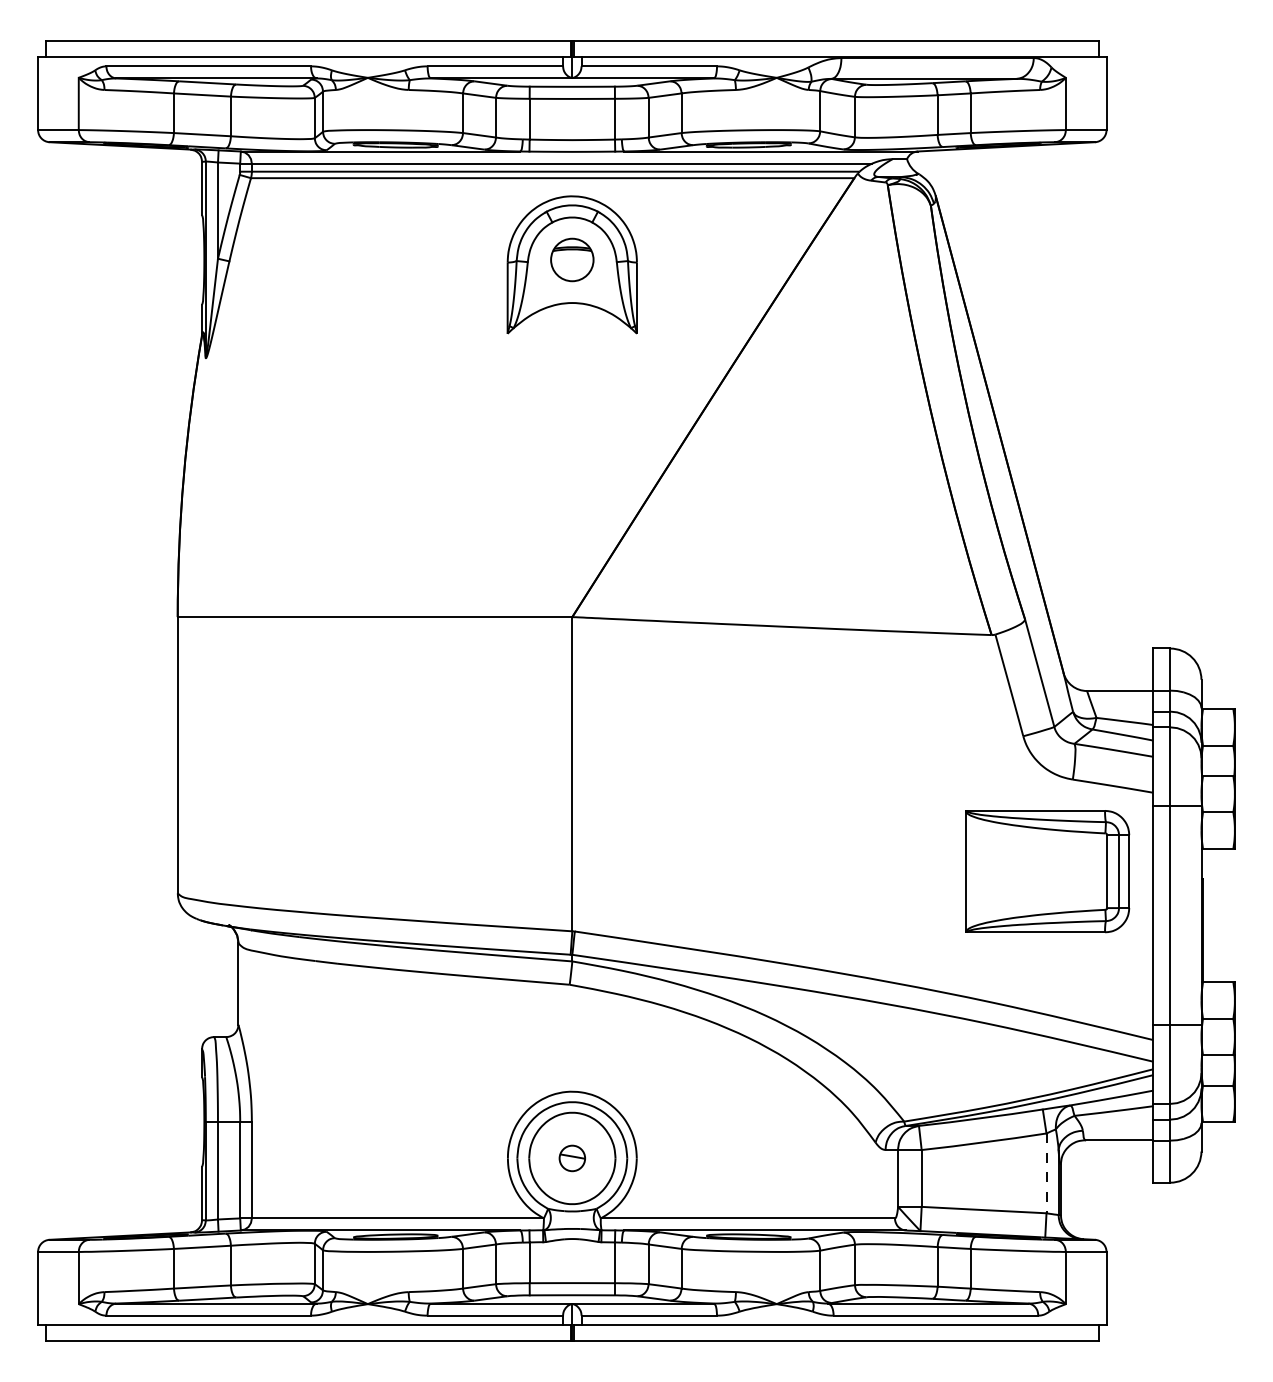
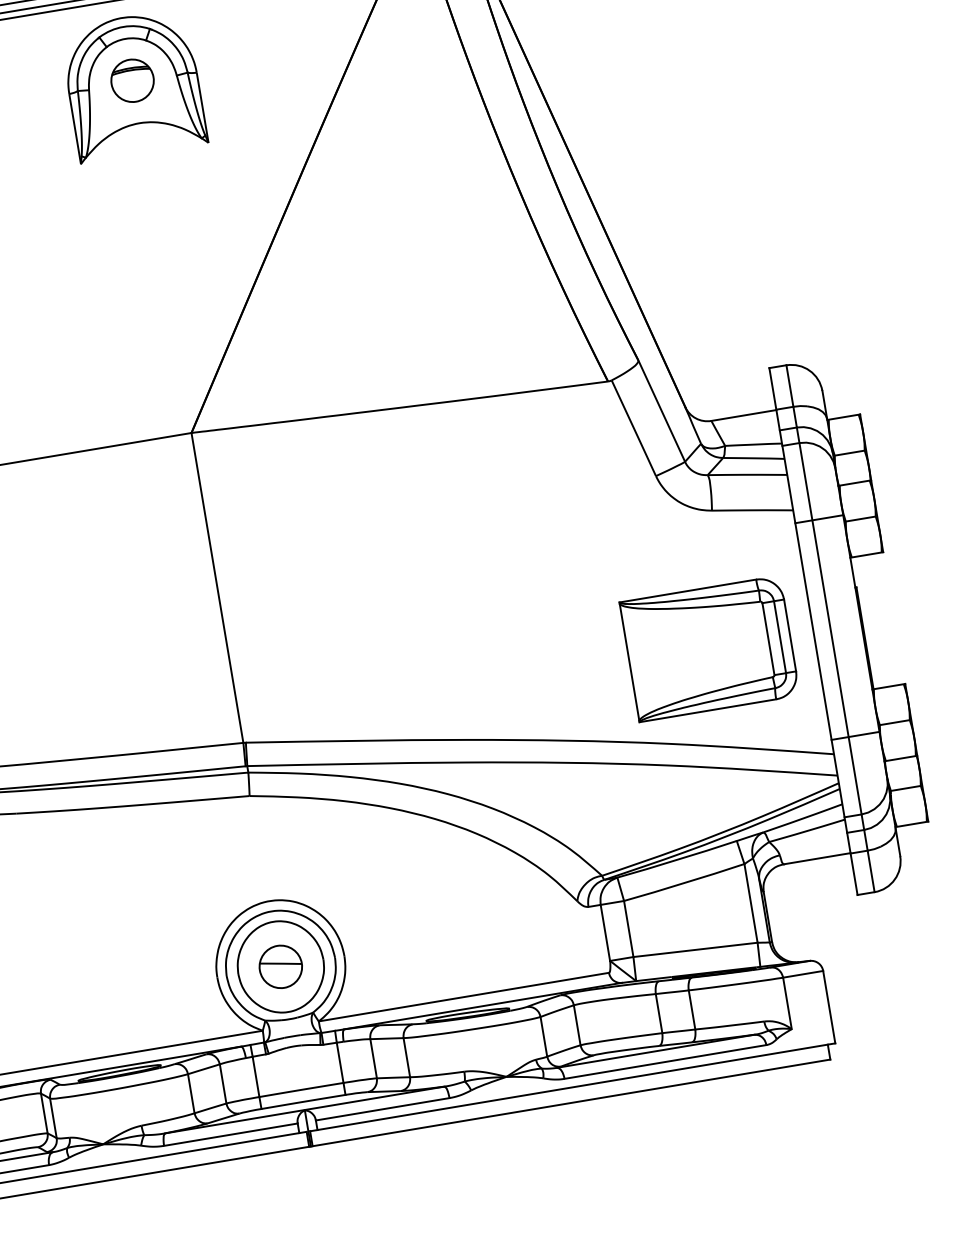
part: (1047, 871) -> (709, 648), moved
part: (572, 1158) -> (281, 966), size x1.67
line: (1046, 1173) -> (751, 903), dashed -> solid

